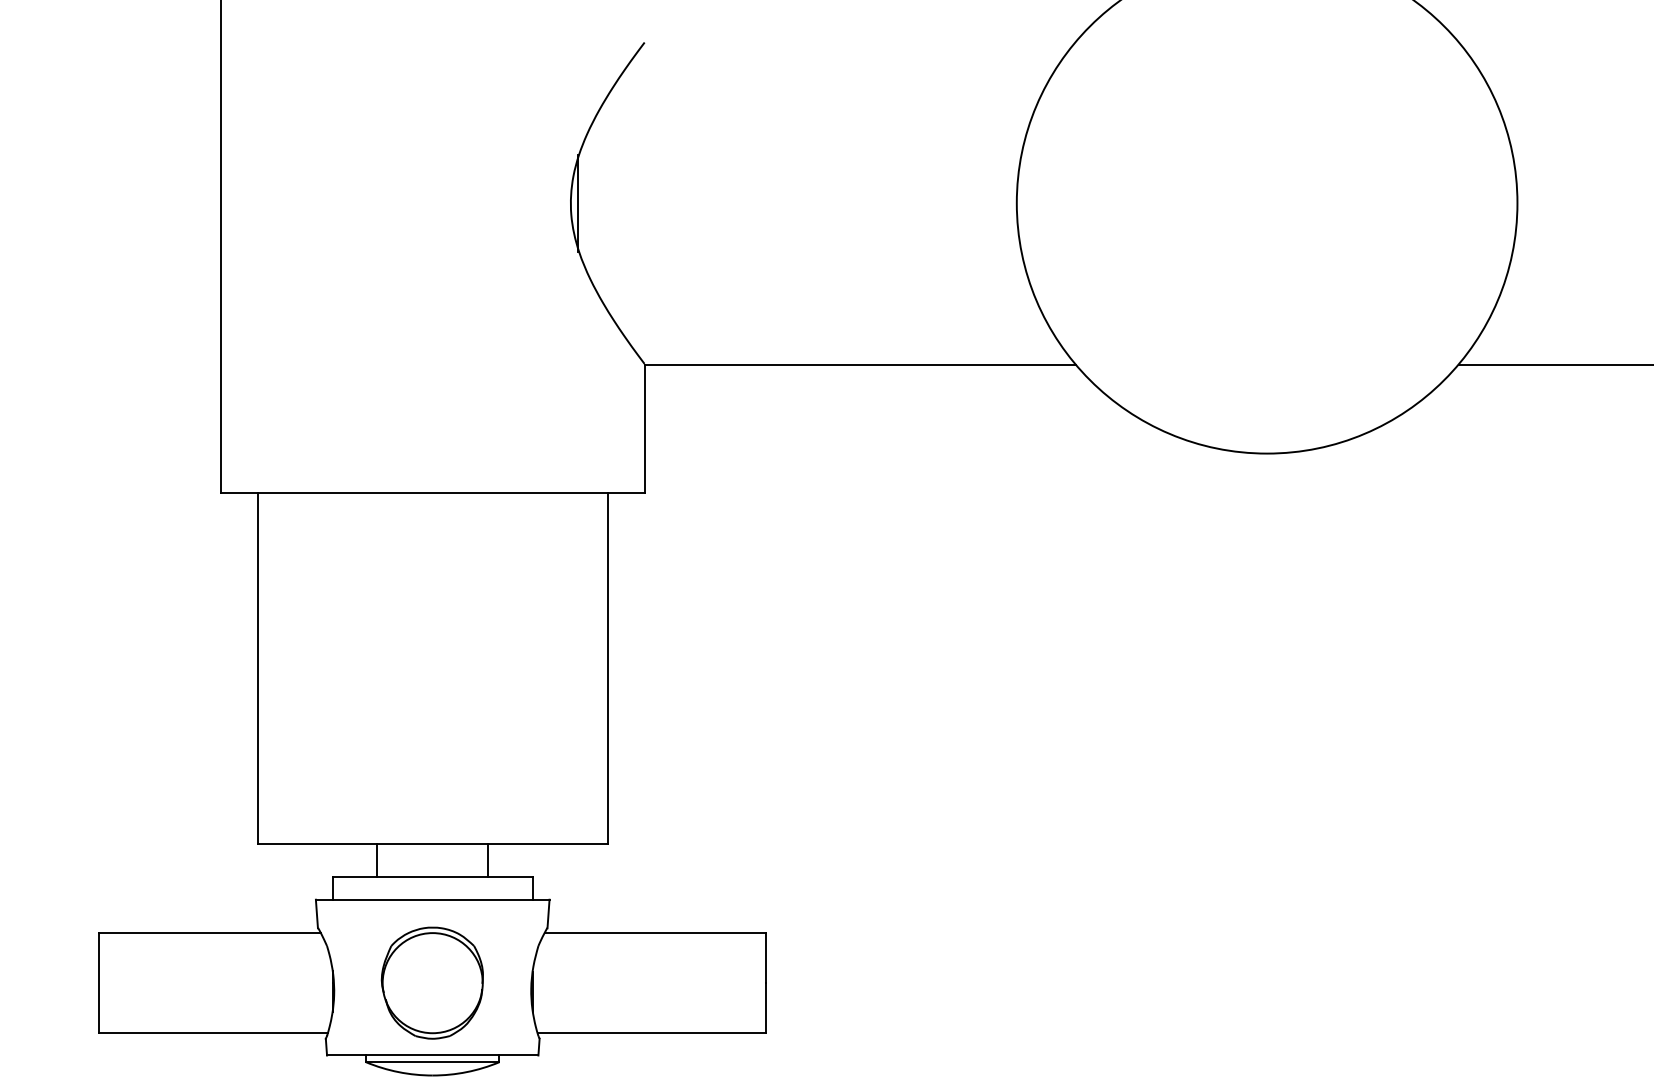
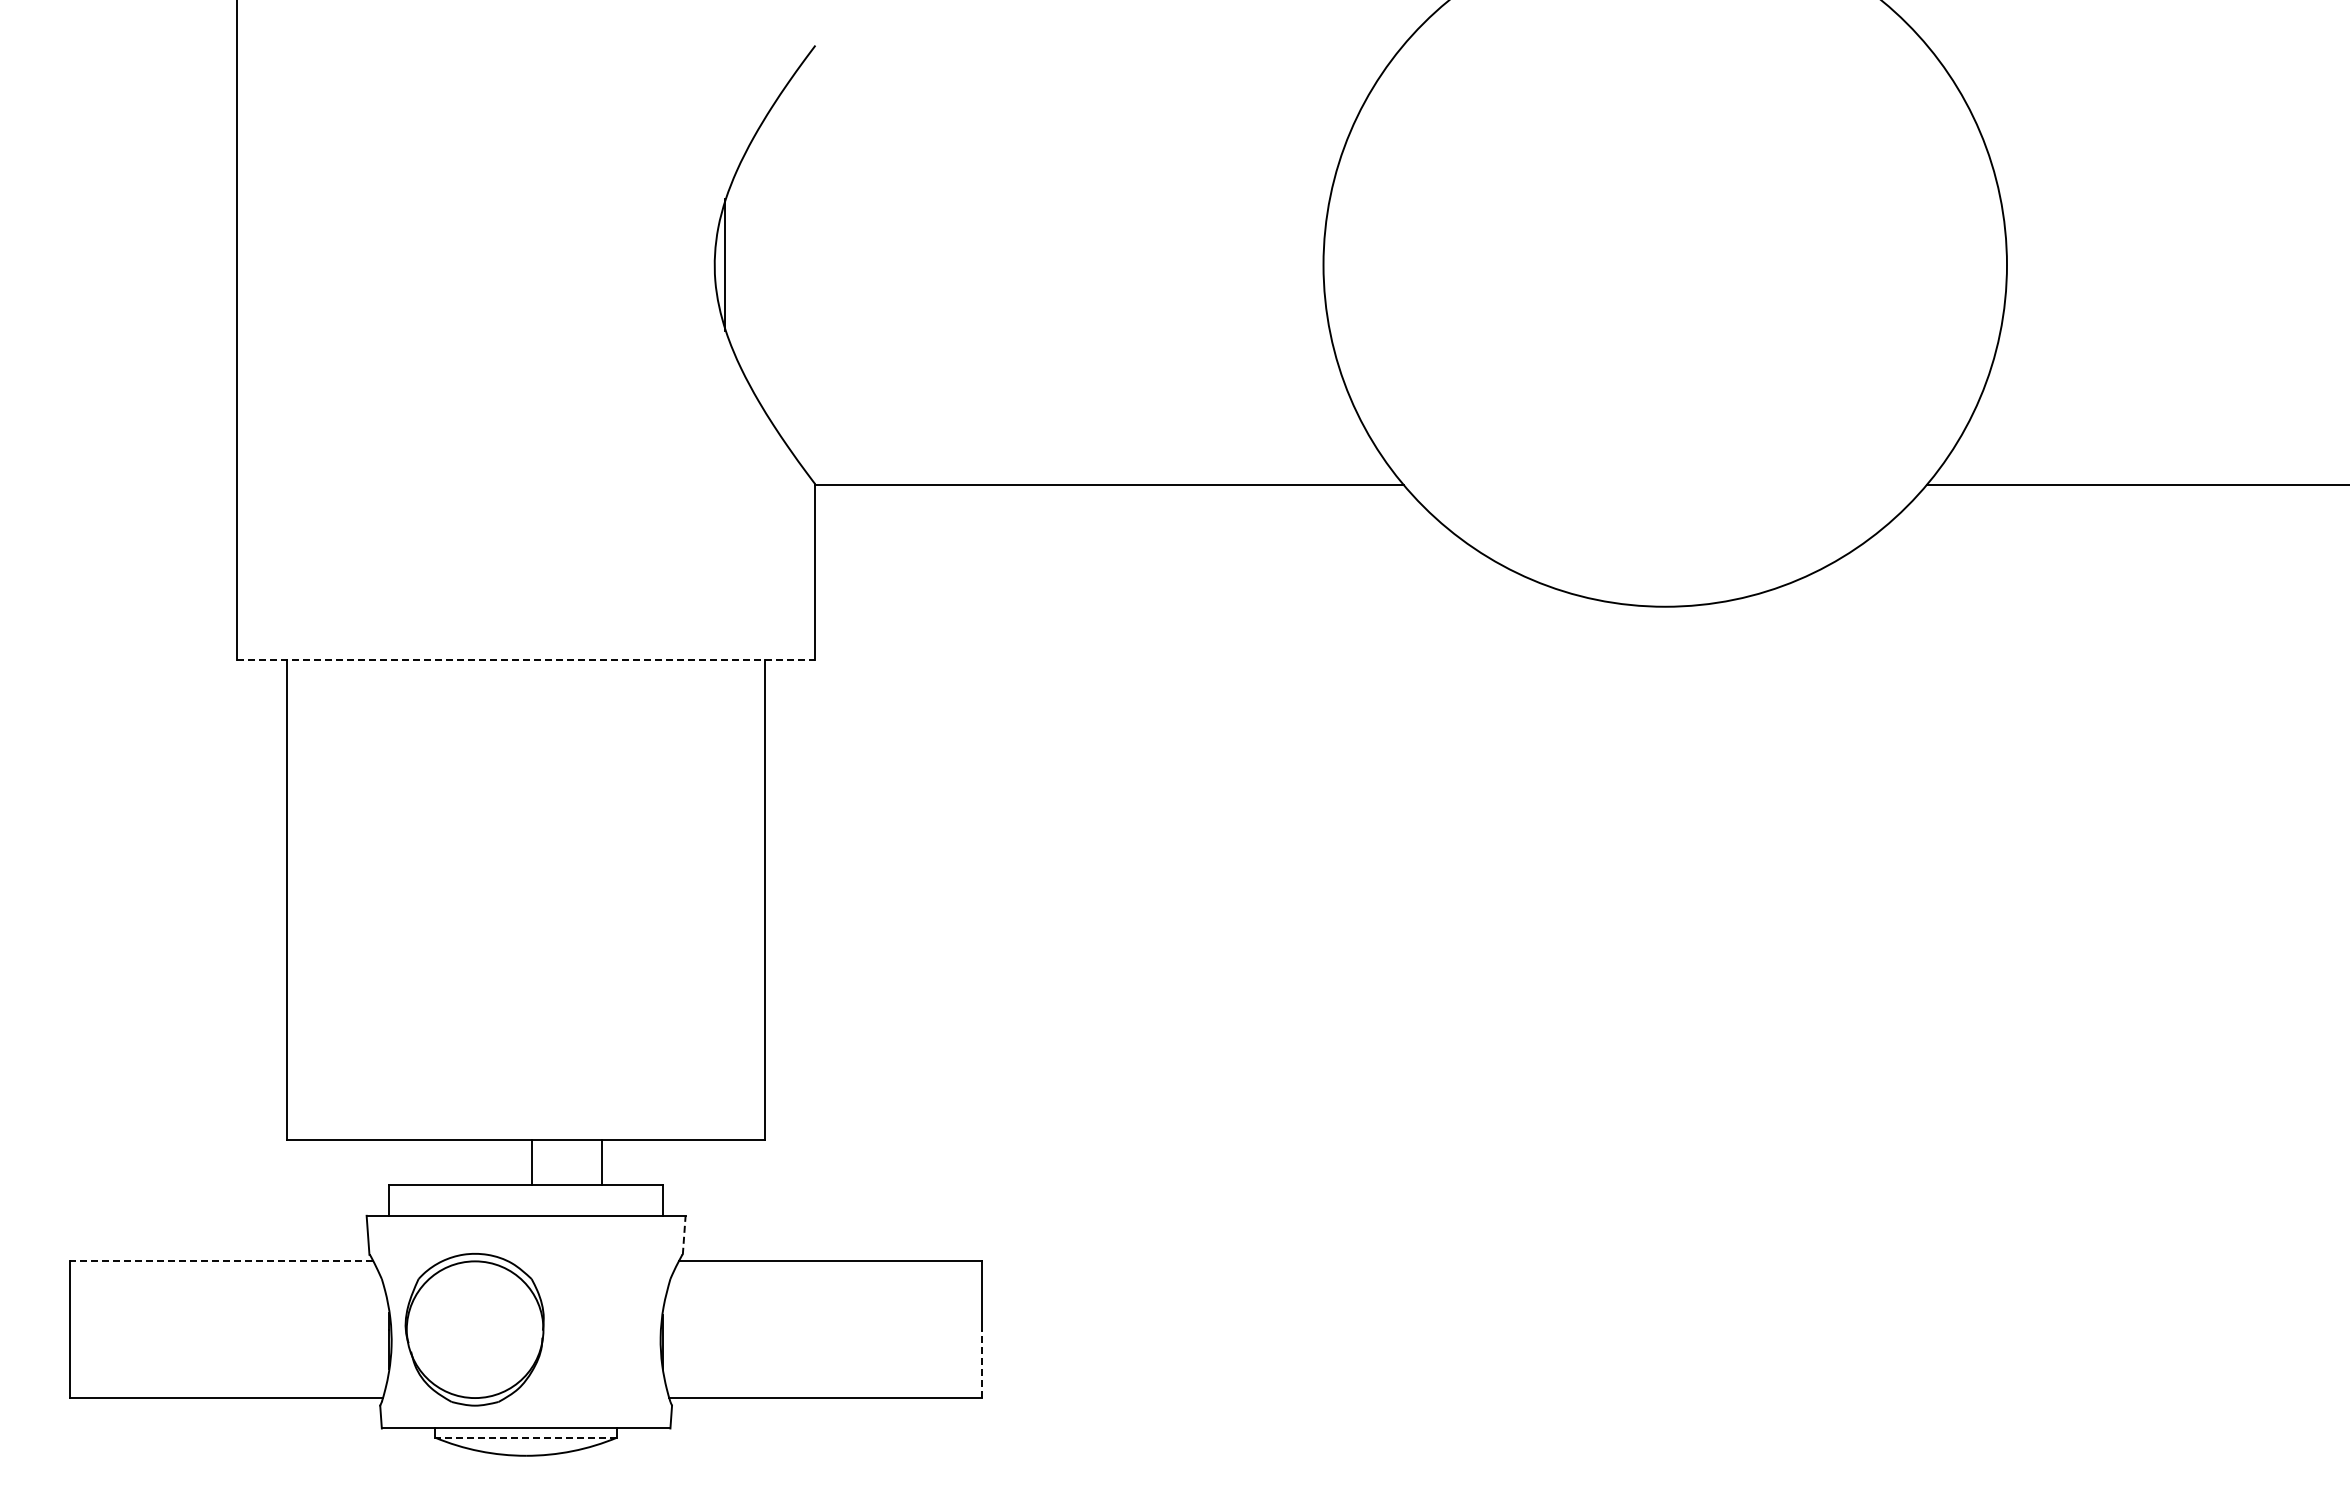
line: (432, 492) -> (526, 659), solid -> dashed
line: (377, 860) -> (532, 1162), moved
line: (548, 914) -> (684, 1235), solid -> dashed
line: (209, 933) -> (221, 1261), solid -> dashed
part: (432, 982) -> (474, 1329), moved
line: (766, 1007) -> (981, 1363), solid -> dashed
line: (432, 1062) -> (525, 1437), solid -> dashed

